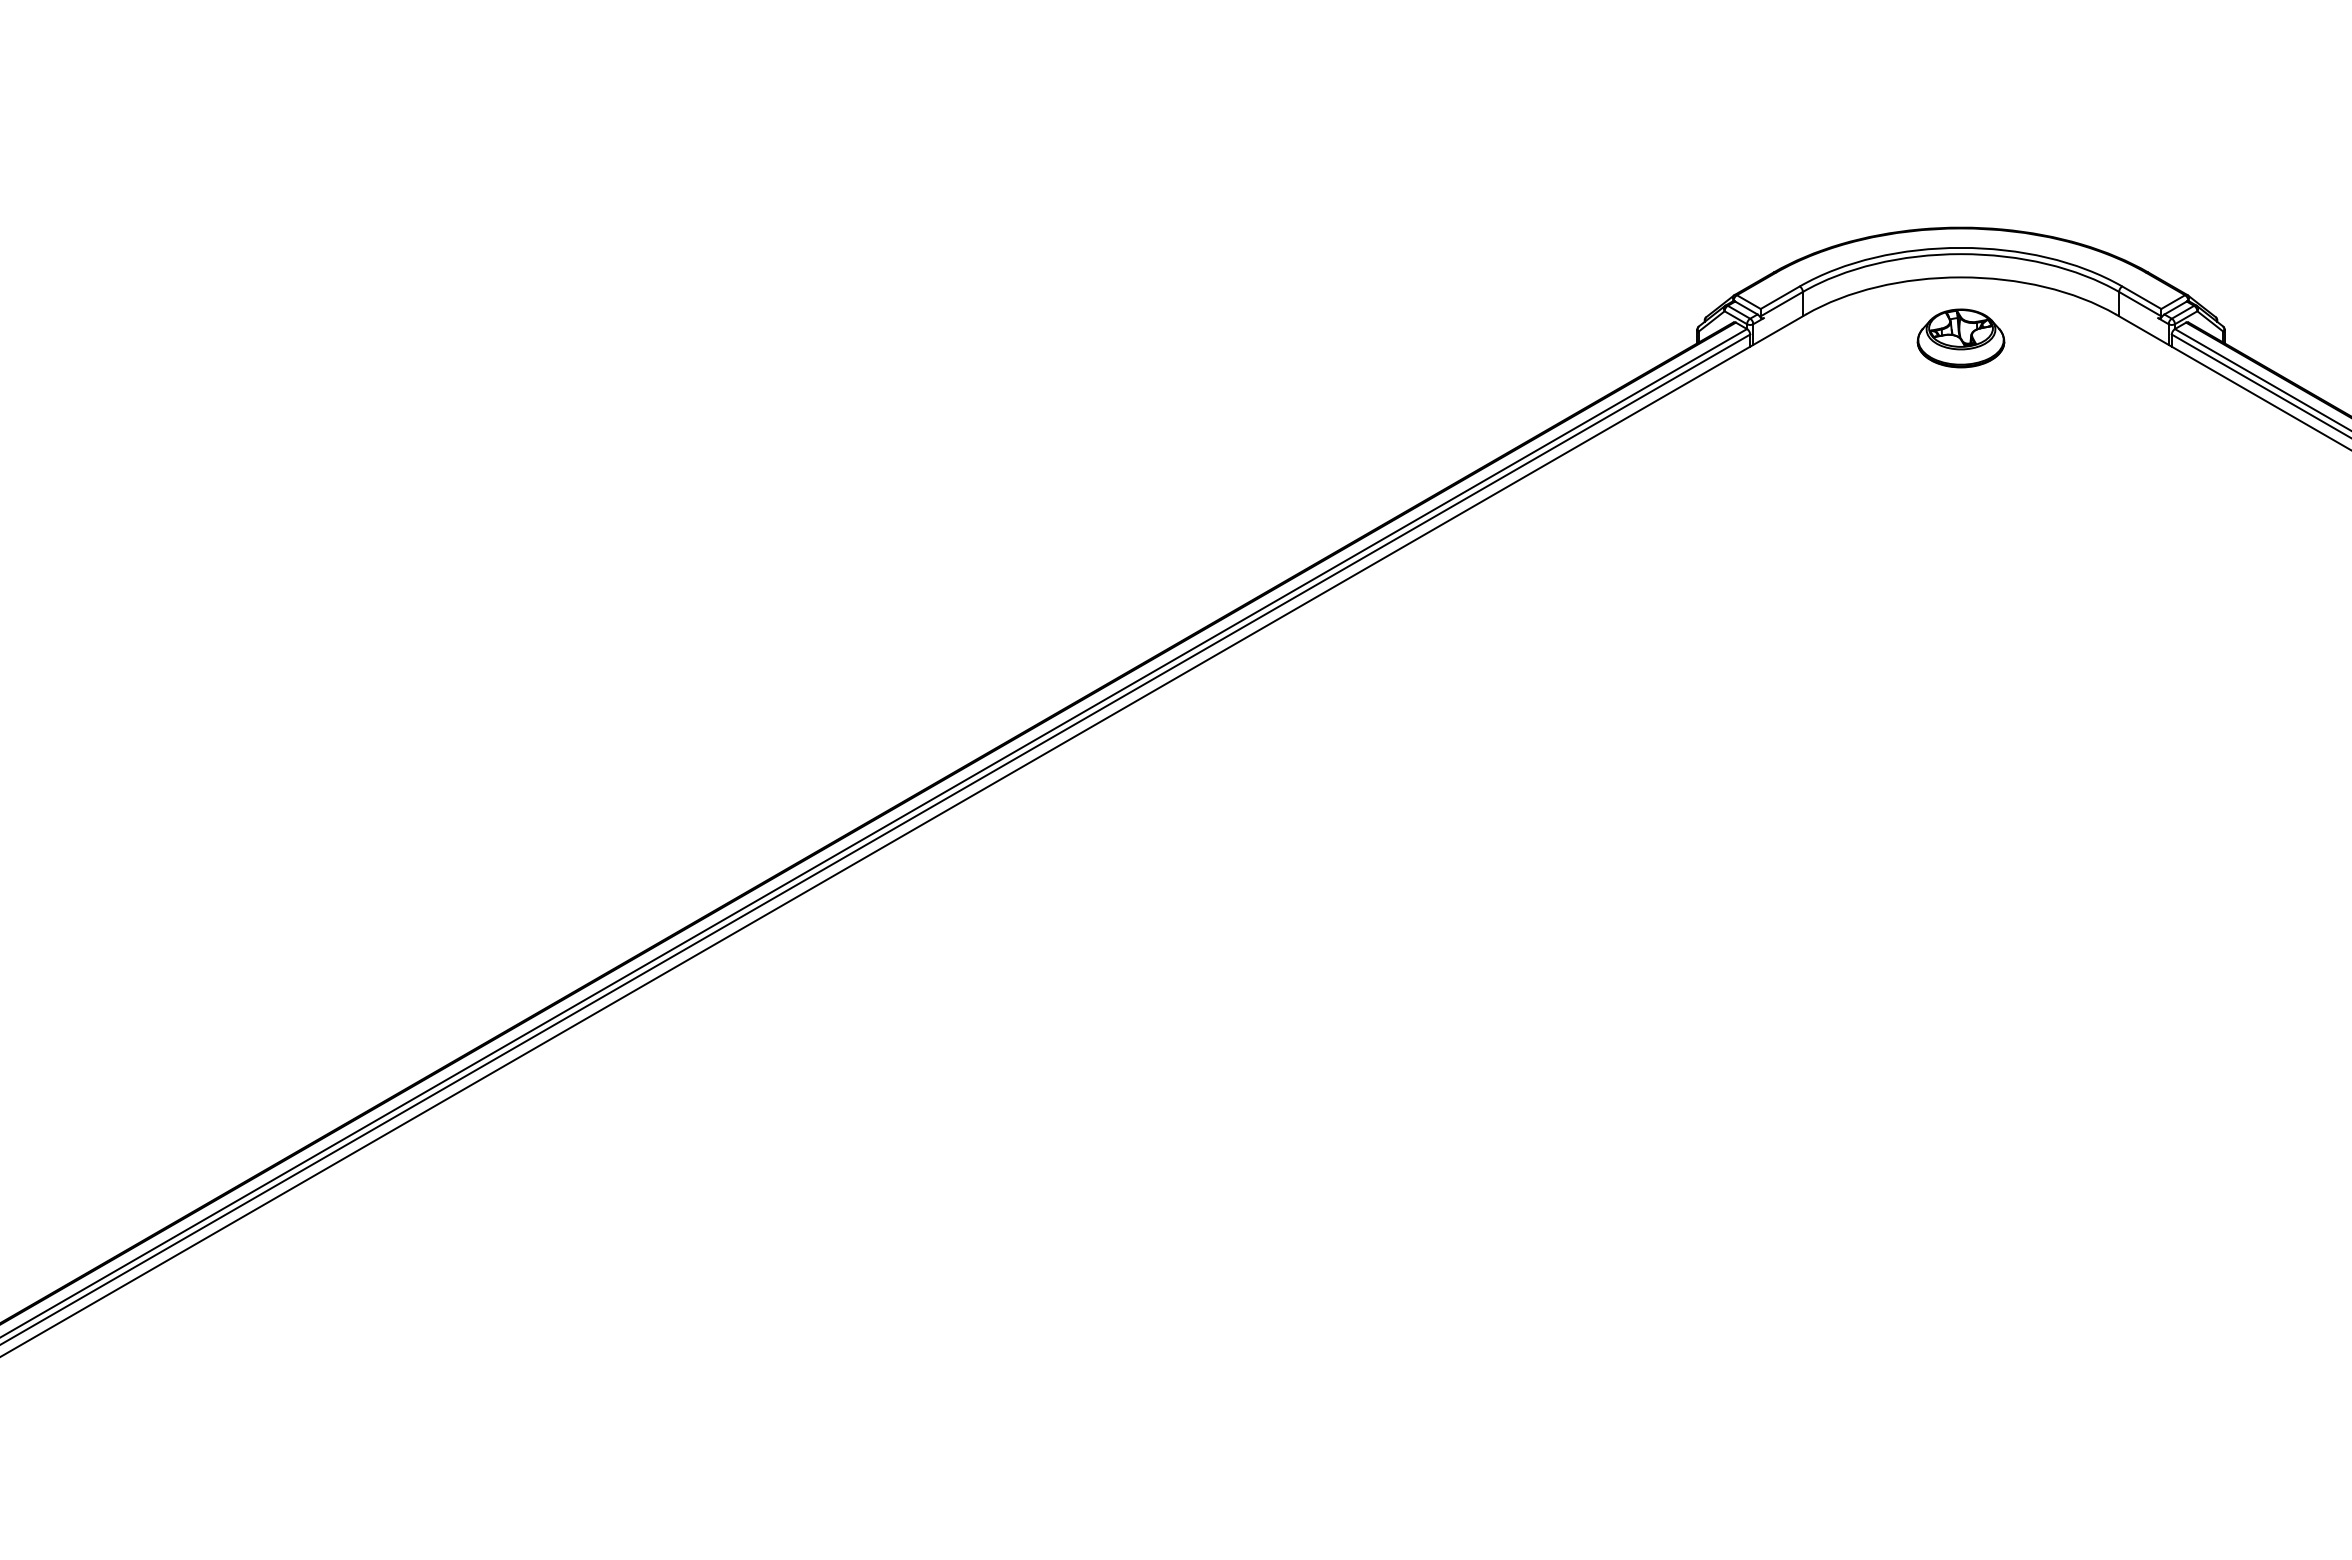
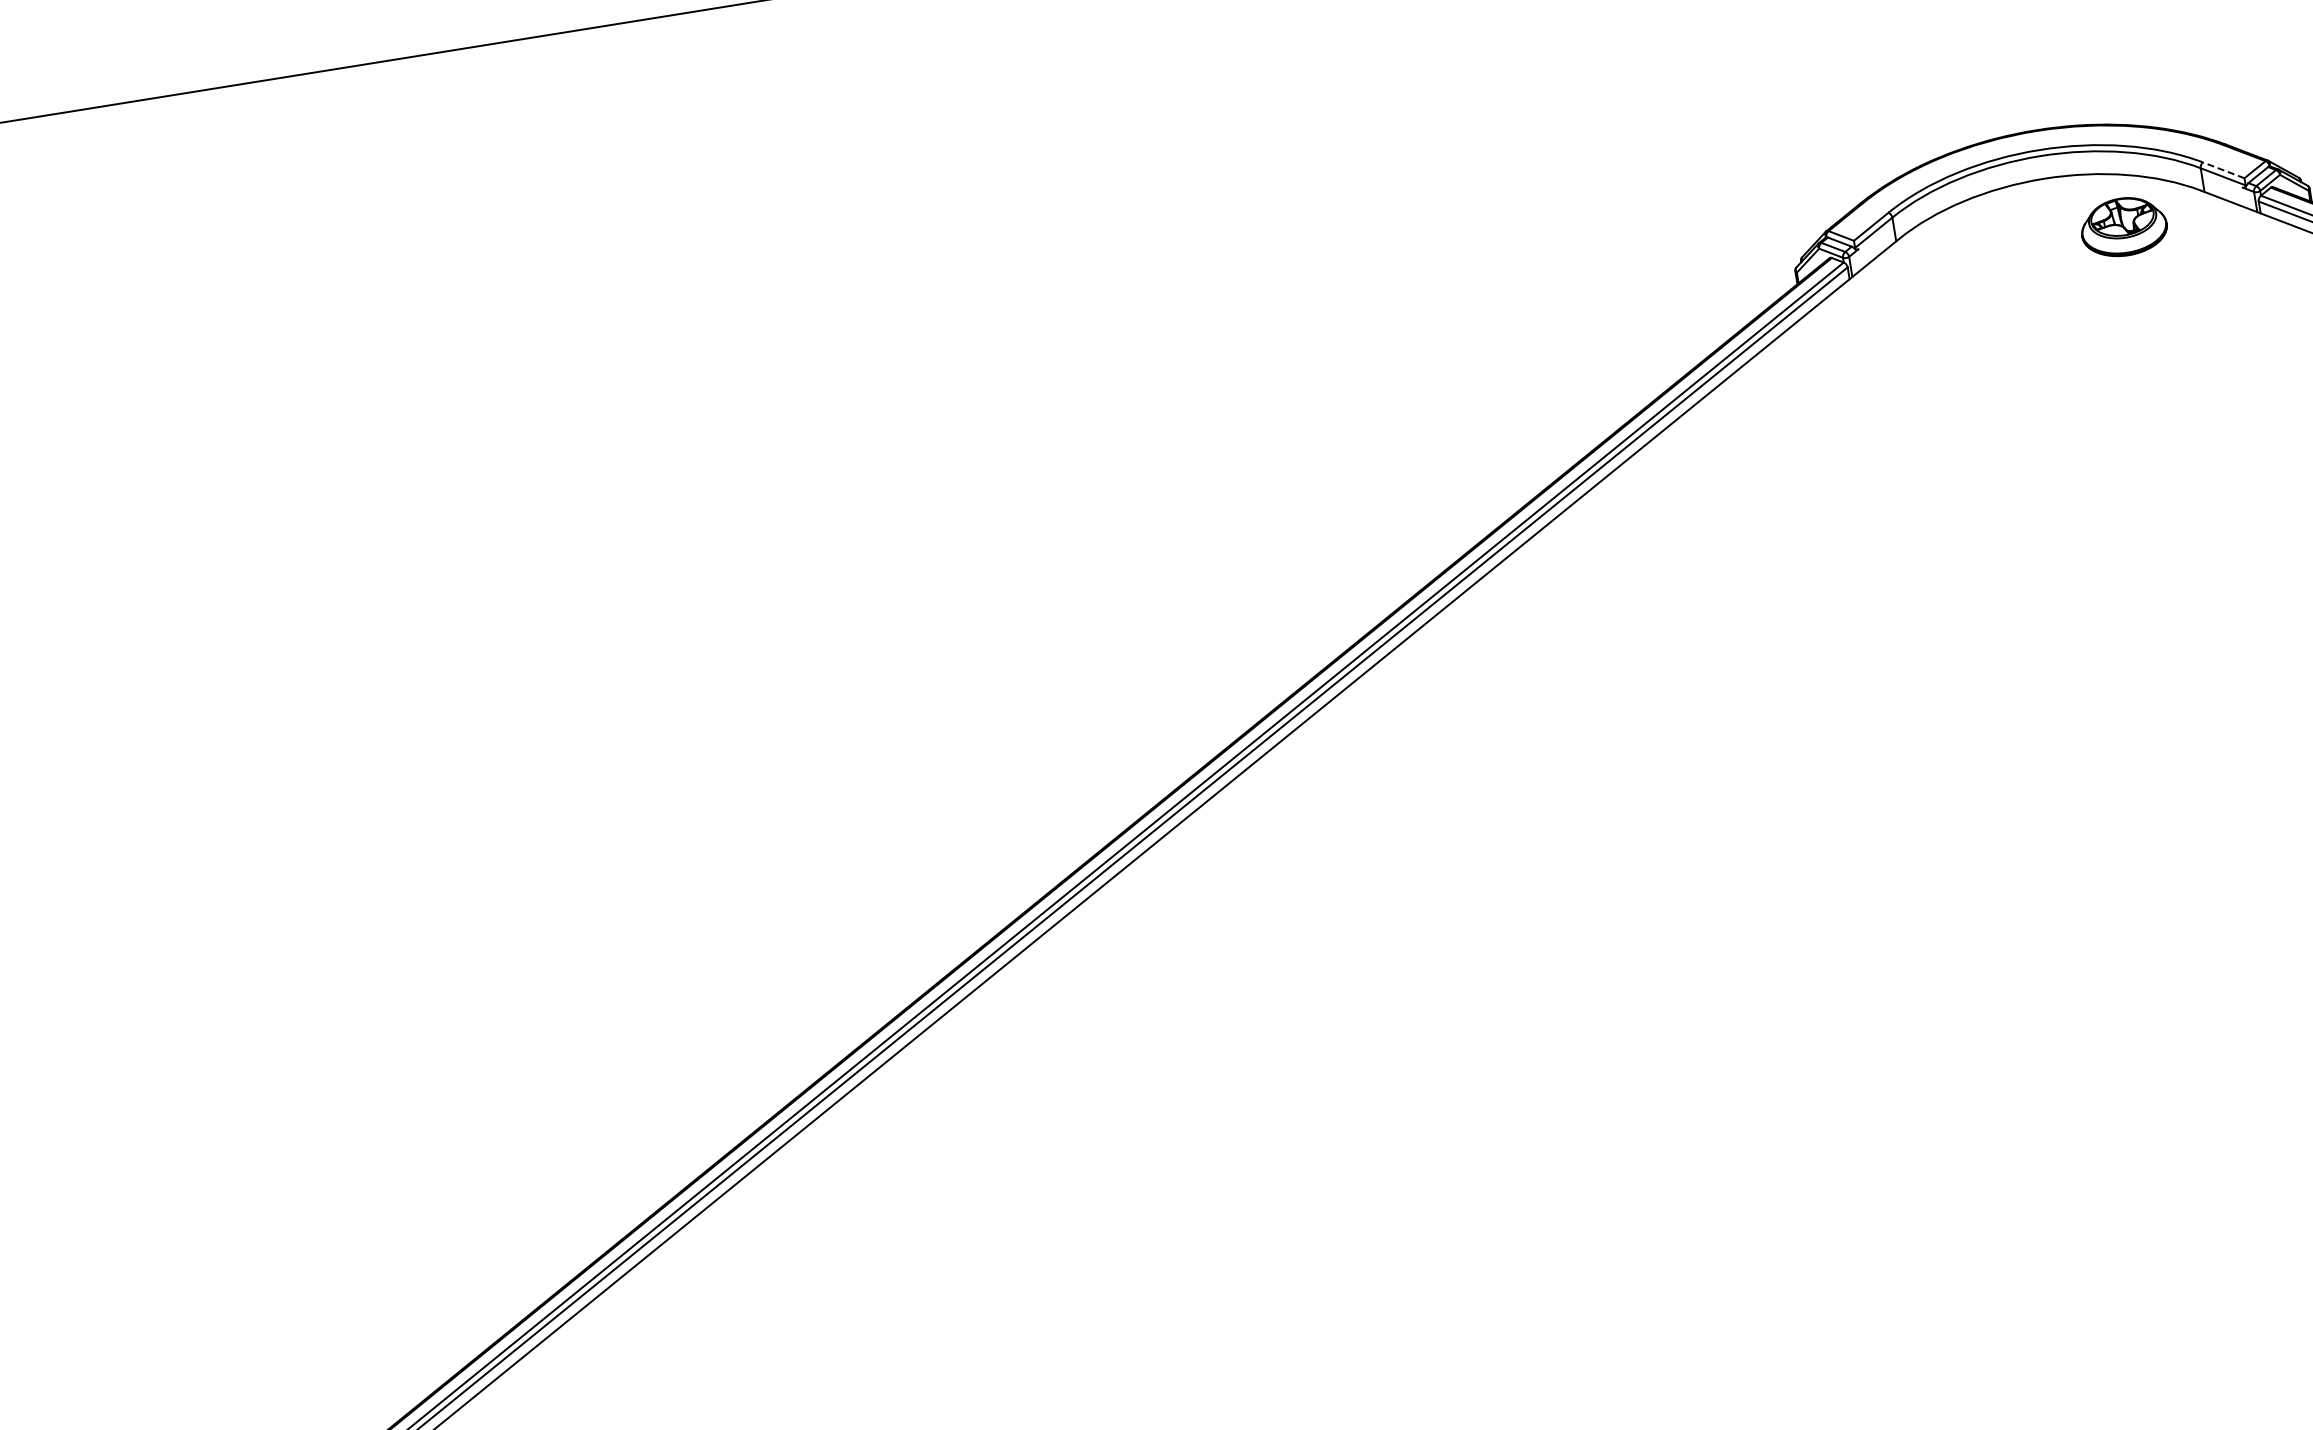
line: (2141, 297) -> (2223, 170), solid -> dashed
part: (1960, 338) -> (2123, 227), moved

